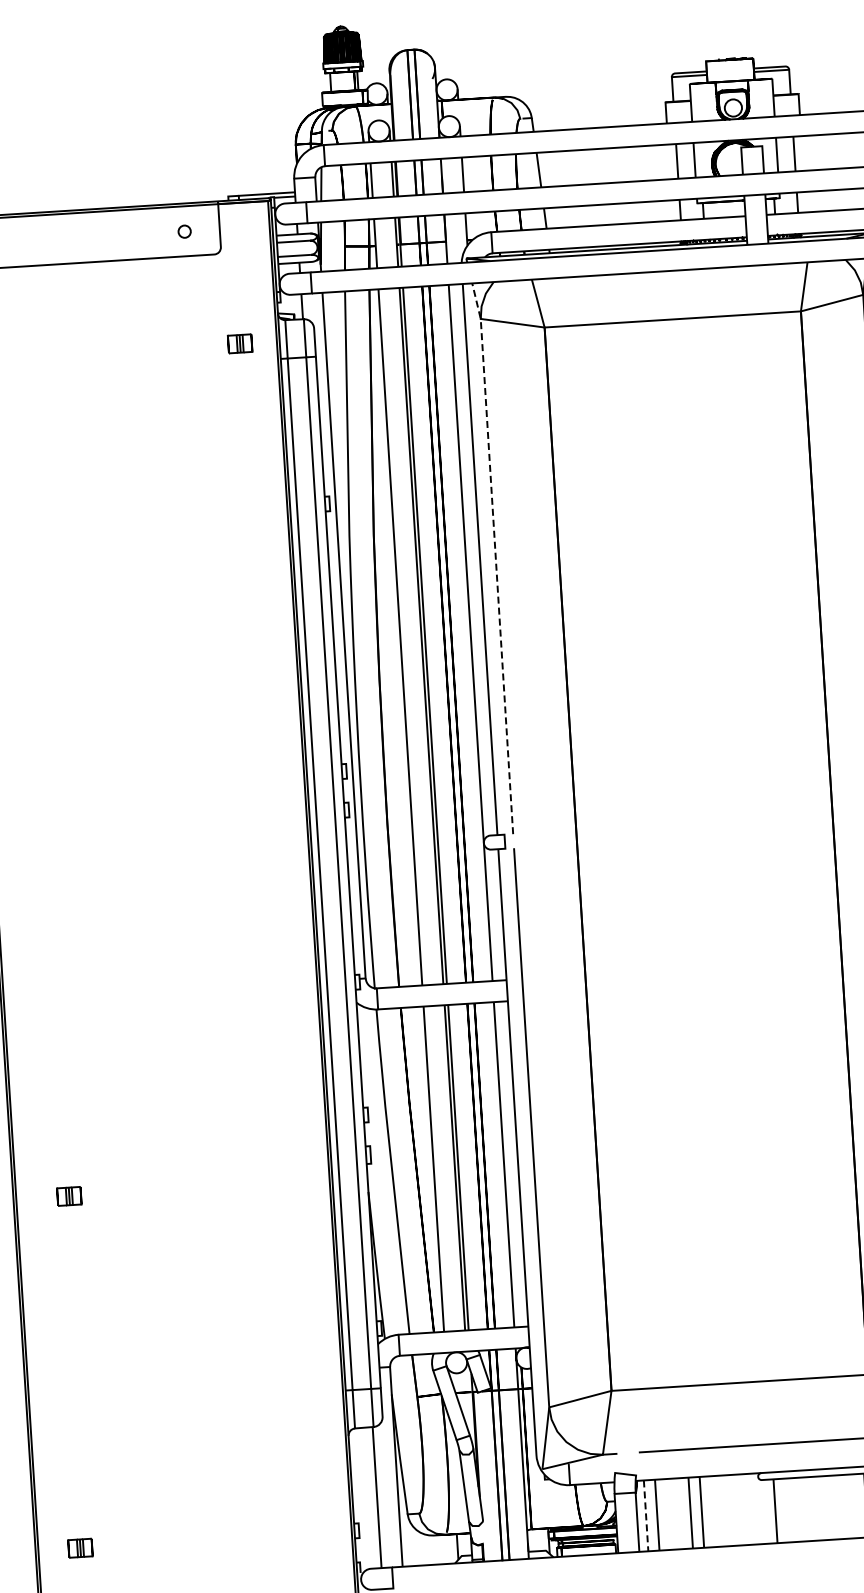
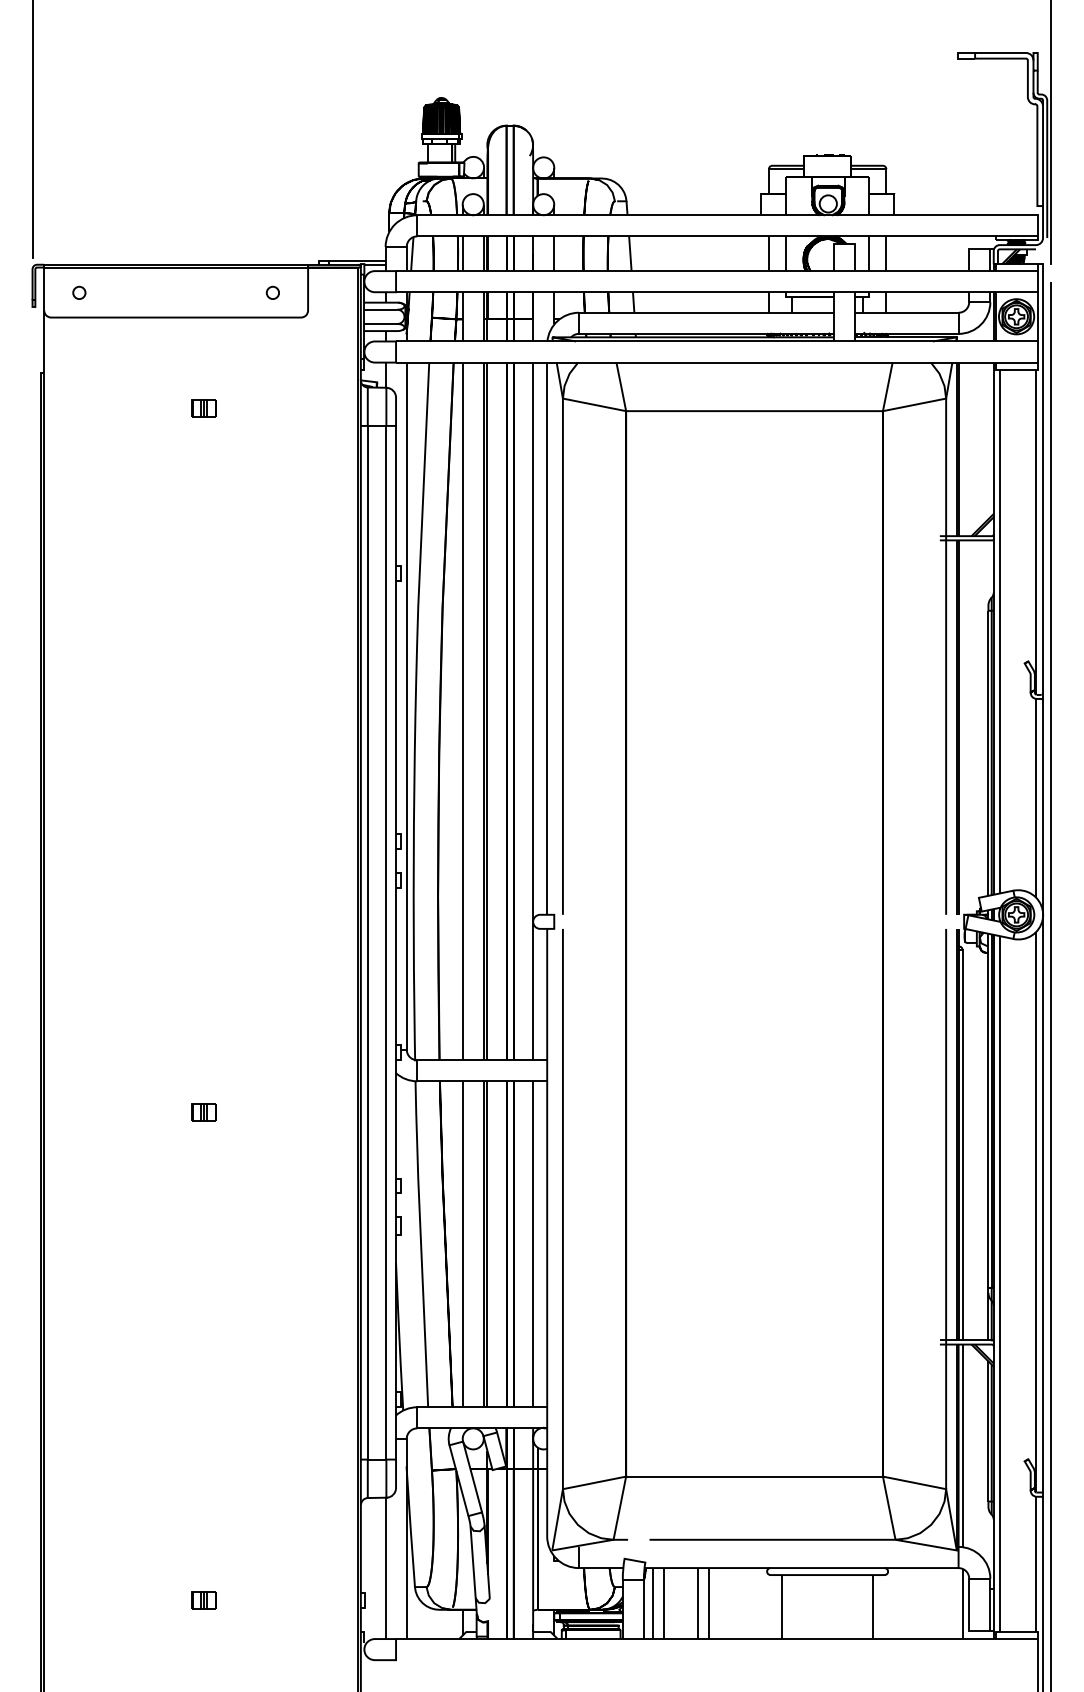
part: (239, 344) -> (203, 408), moved
line: (495, 557) -> (562, 637), dashed -> solid
part: (68, 1196) -> (203, 1112), moved
line: (645, 1515) -> (652, 1603), dashed -> solid
part: (79, 1548) -> (203, 1600), moved

